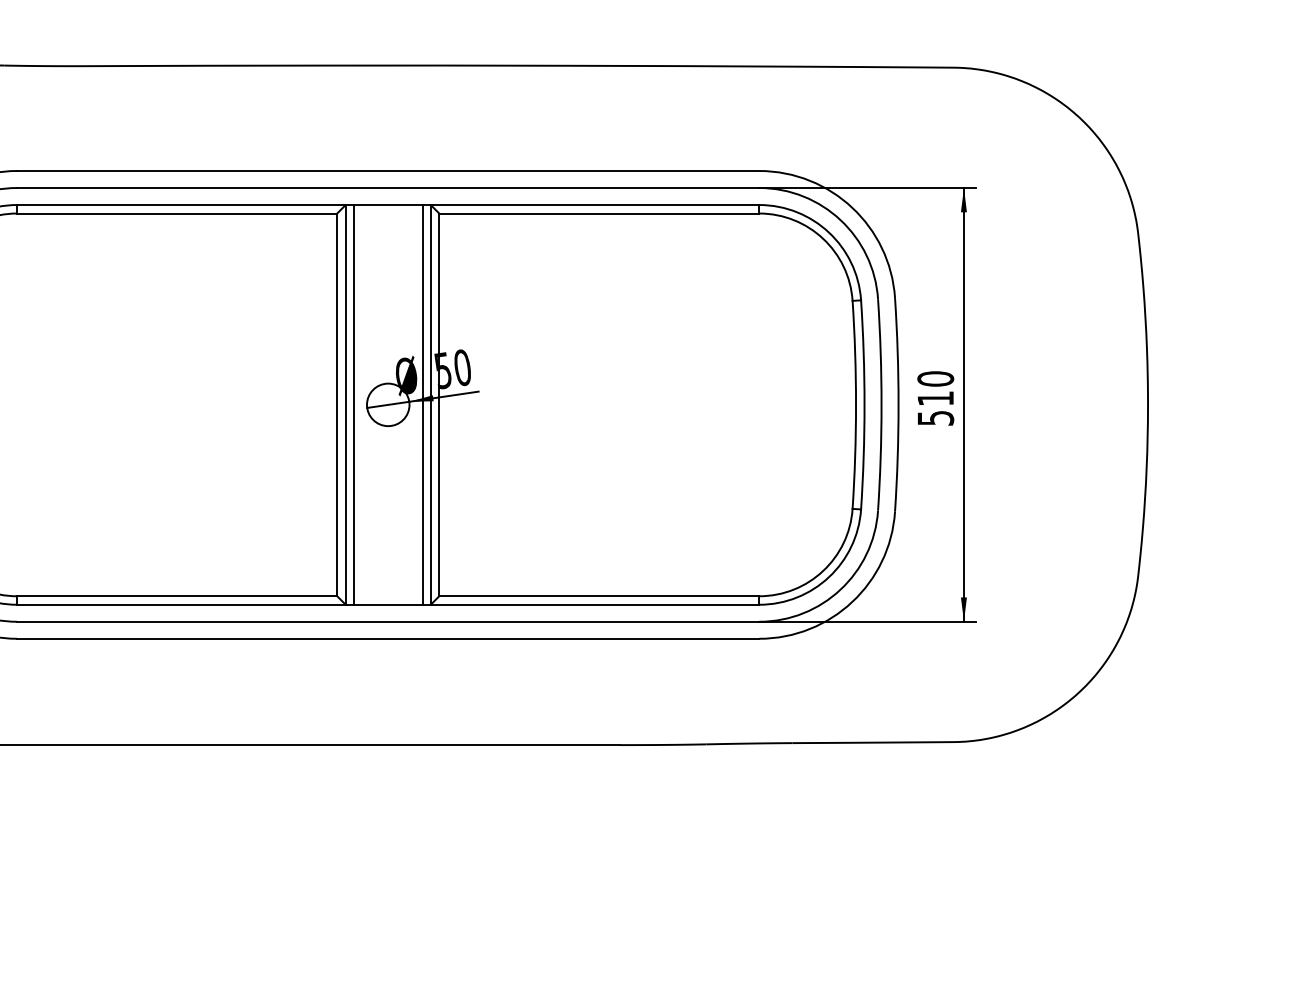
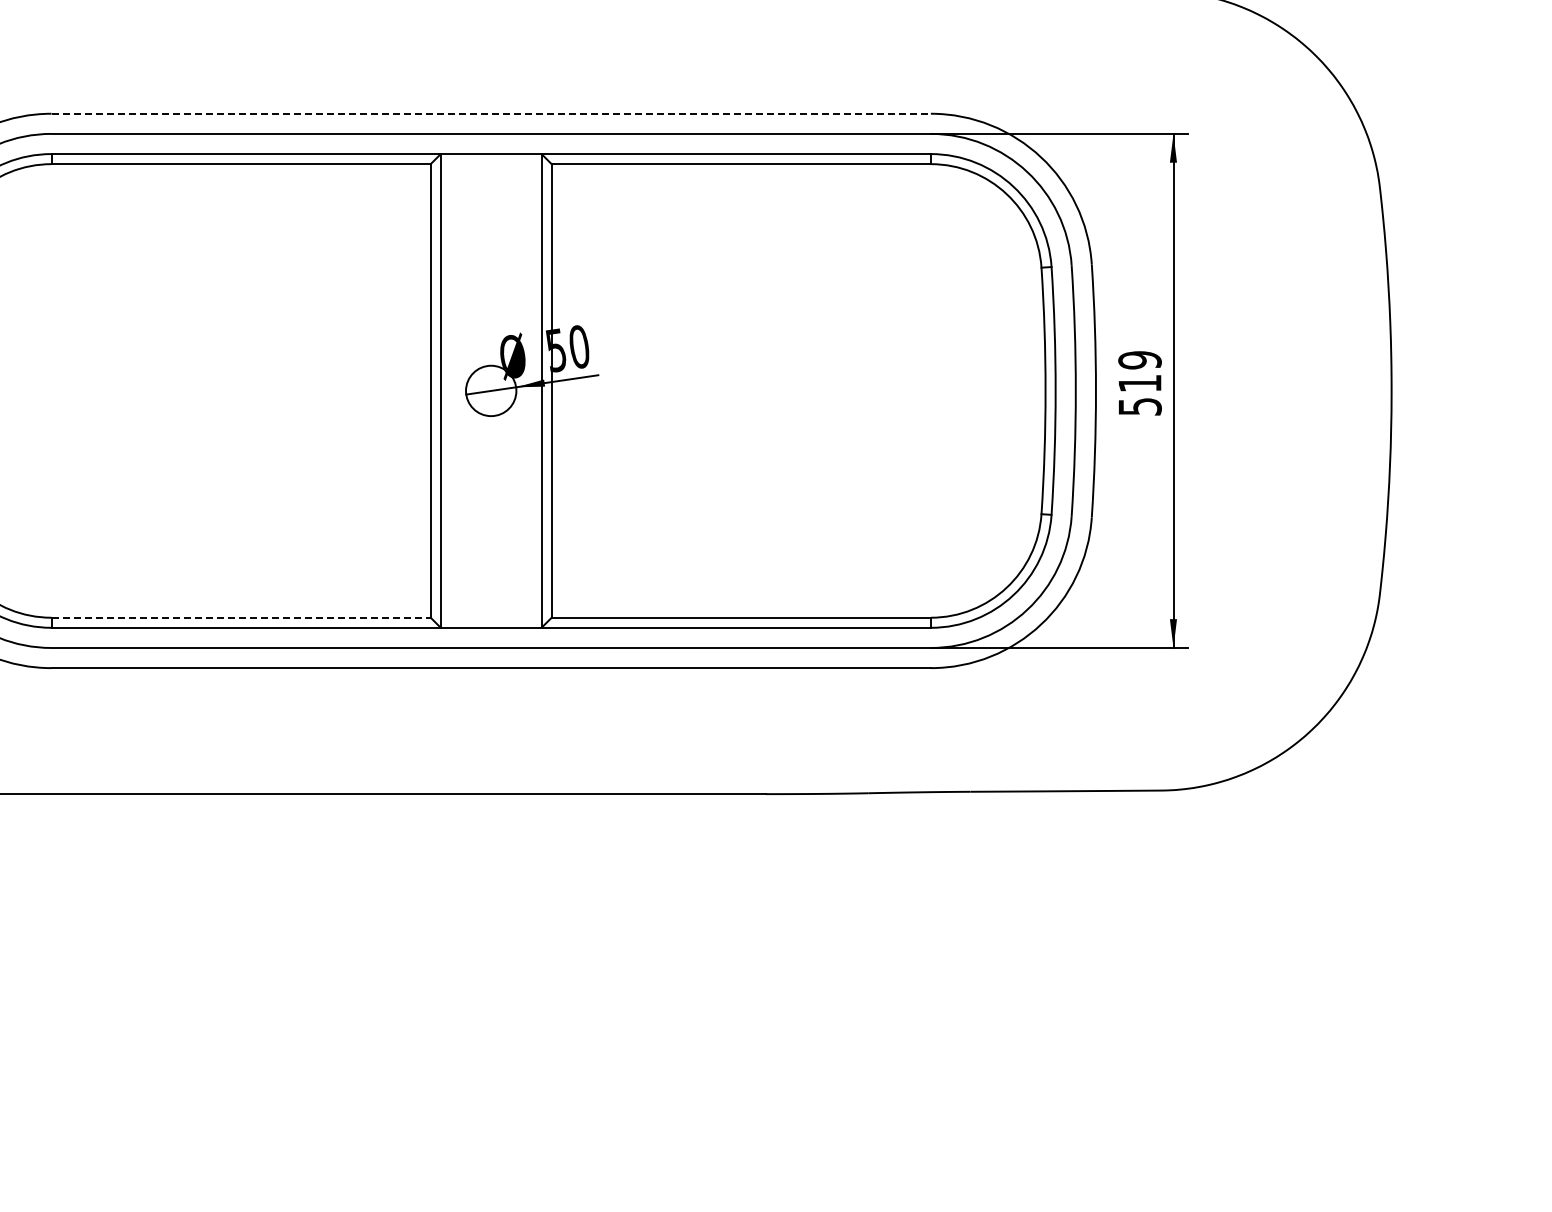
line: (388, 170) -> (491, 113), solid -> dashed
text: (935, 379) -> (1139, 360), 510 -> 519
line: (353, 404) -> (450, 390), removed
line: (422, 404) -> (531, 390), removed
line: (177, 596) -> (241, 617), solid -> dashed

